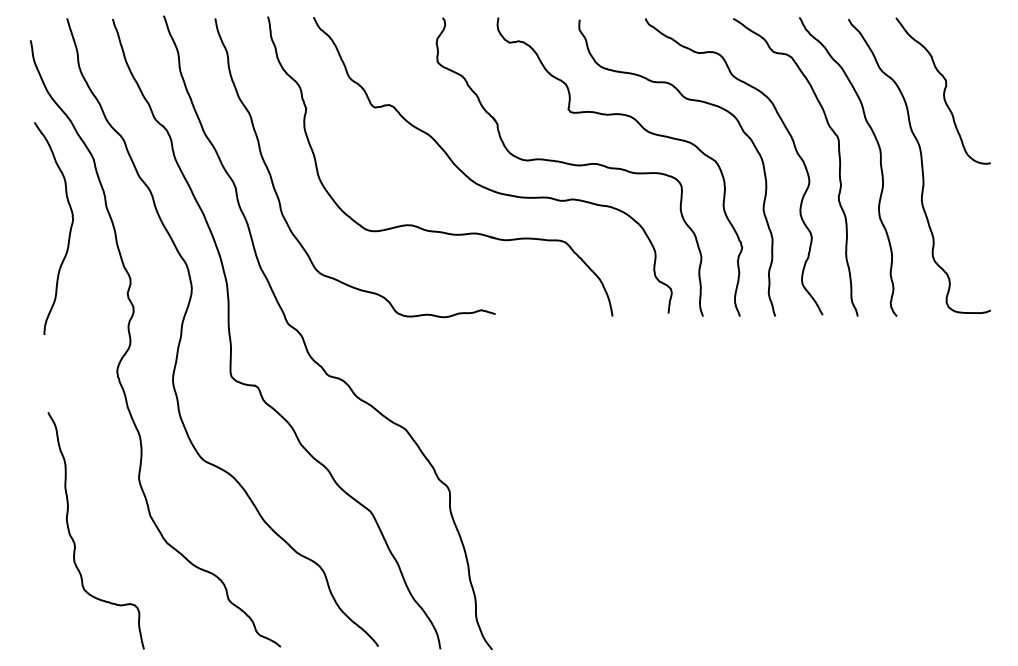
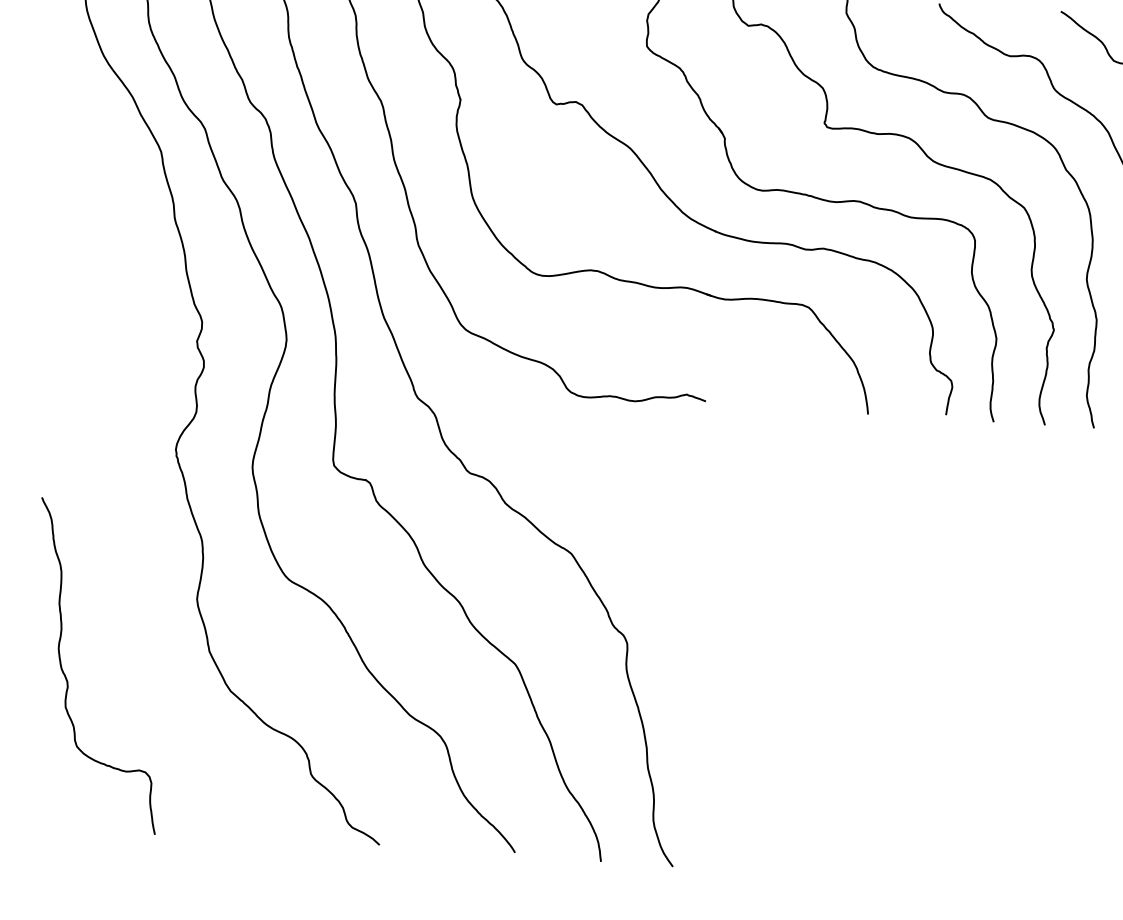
curve: (69, 230) -> (121, 249), removed
curve: (74, 540) -> (67, 677), moved

